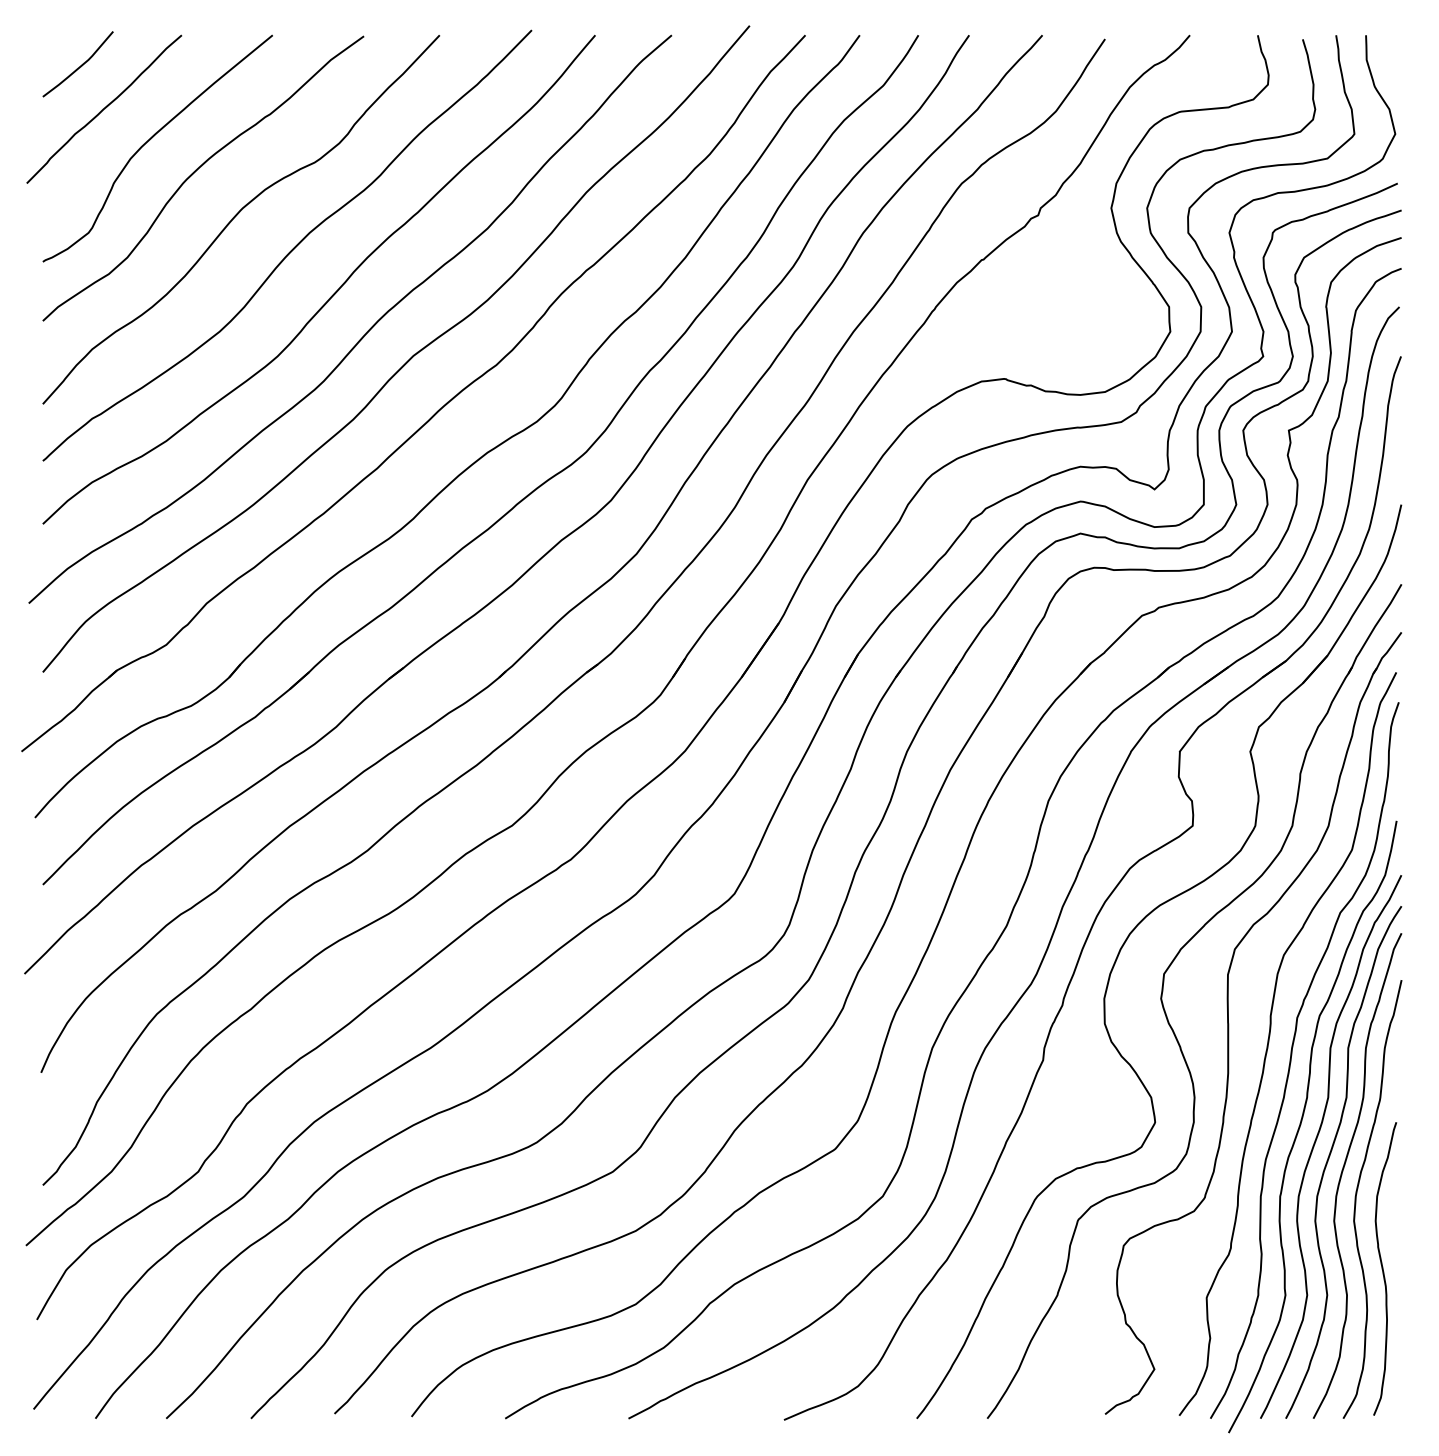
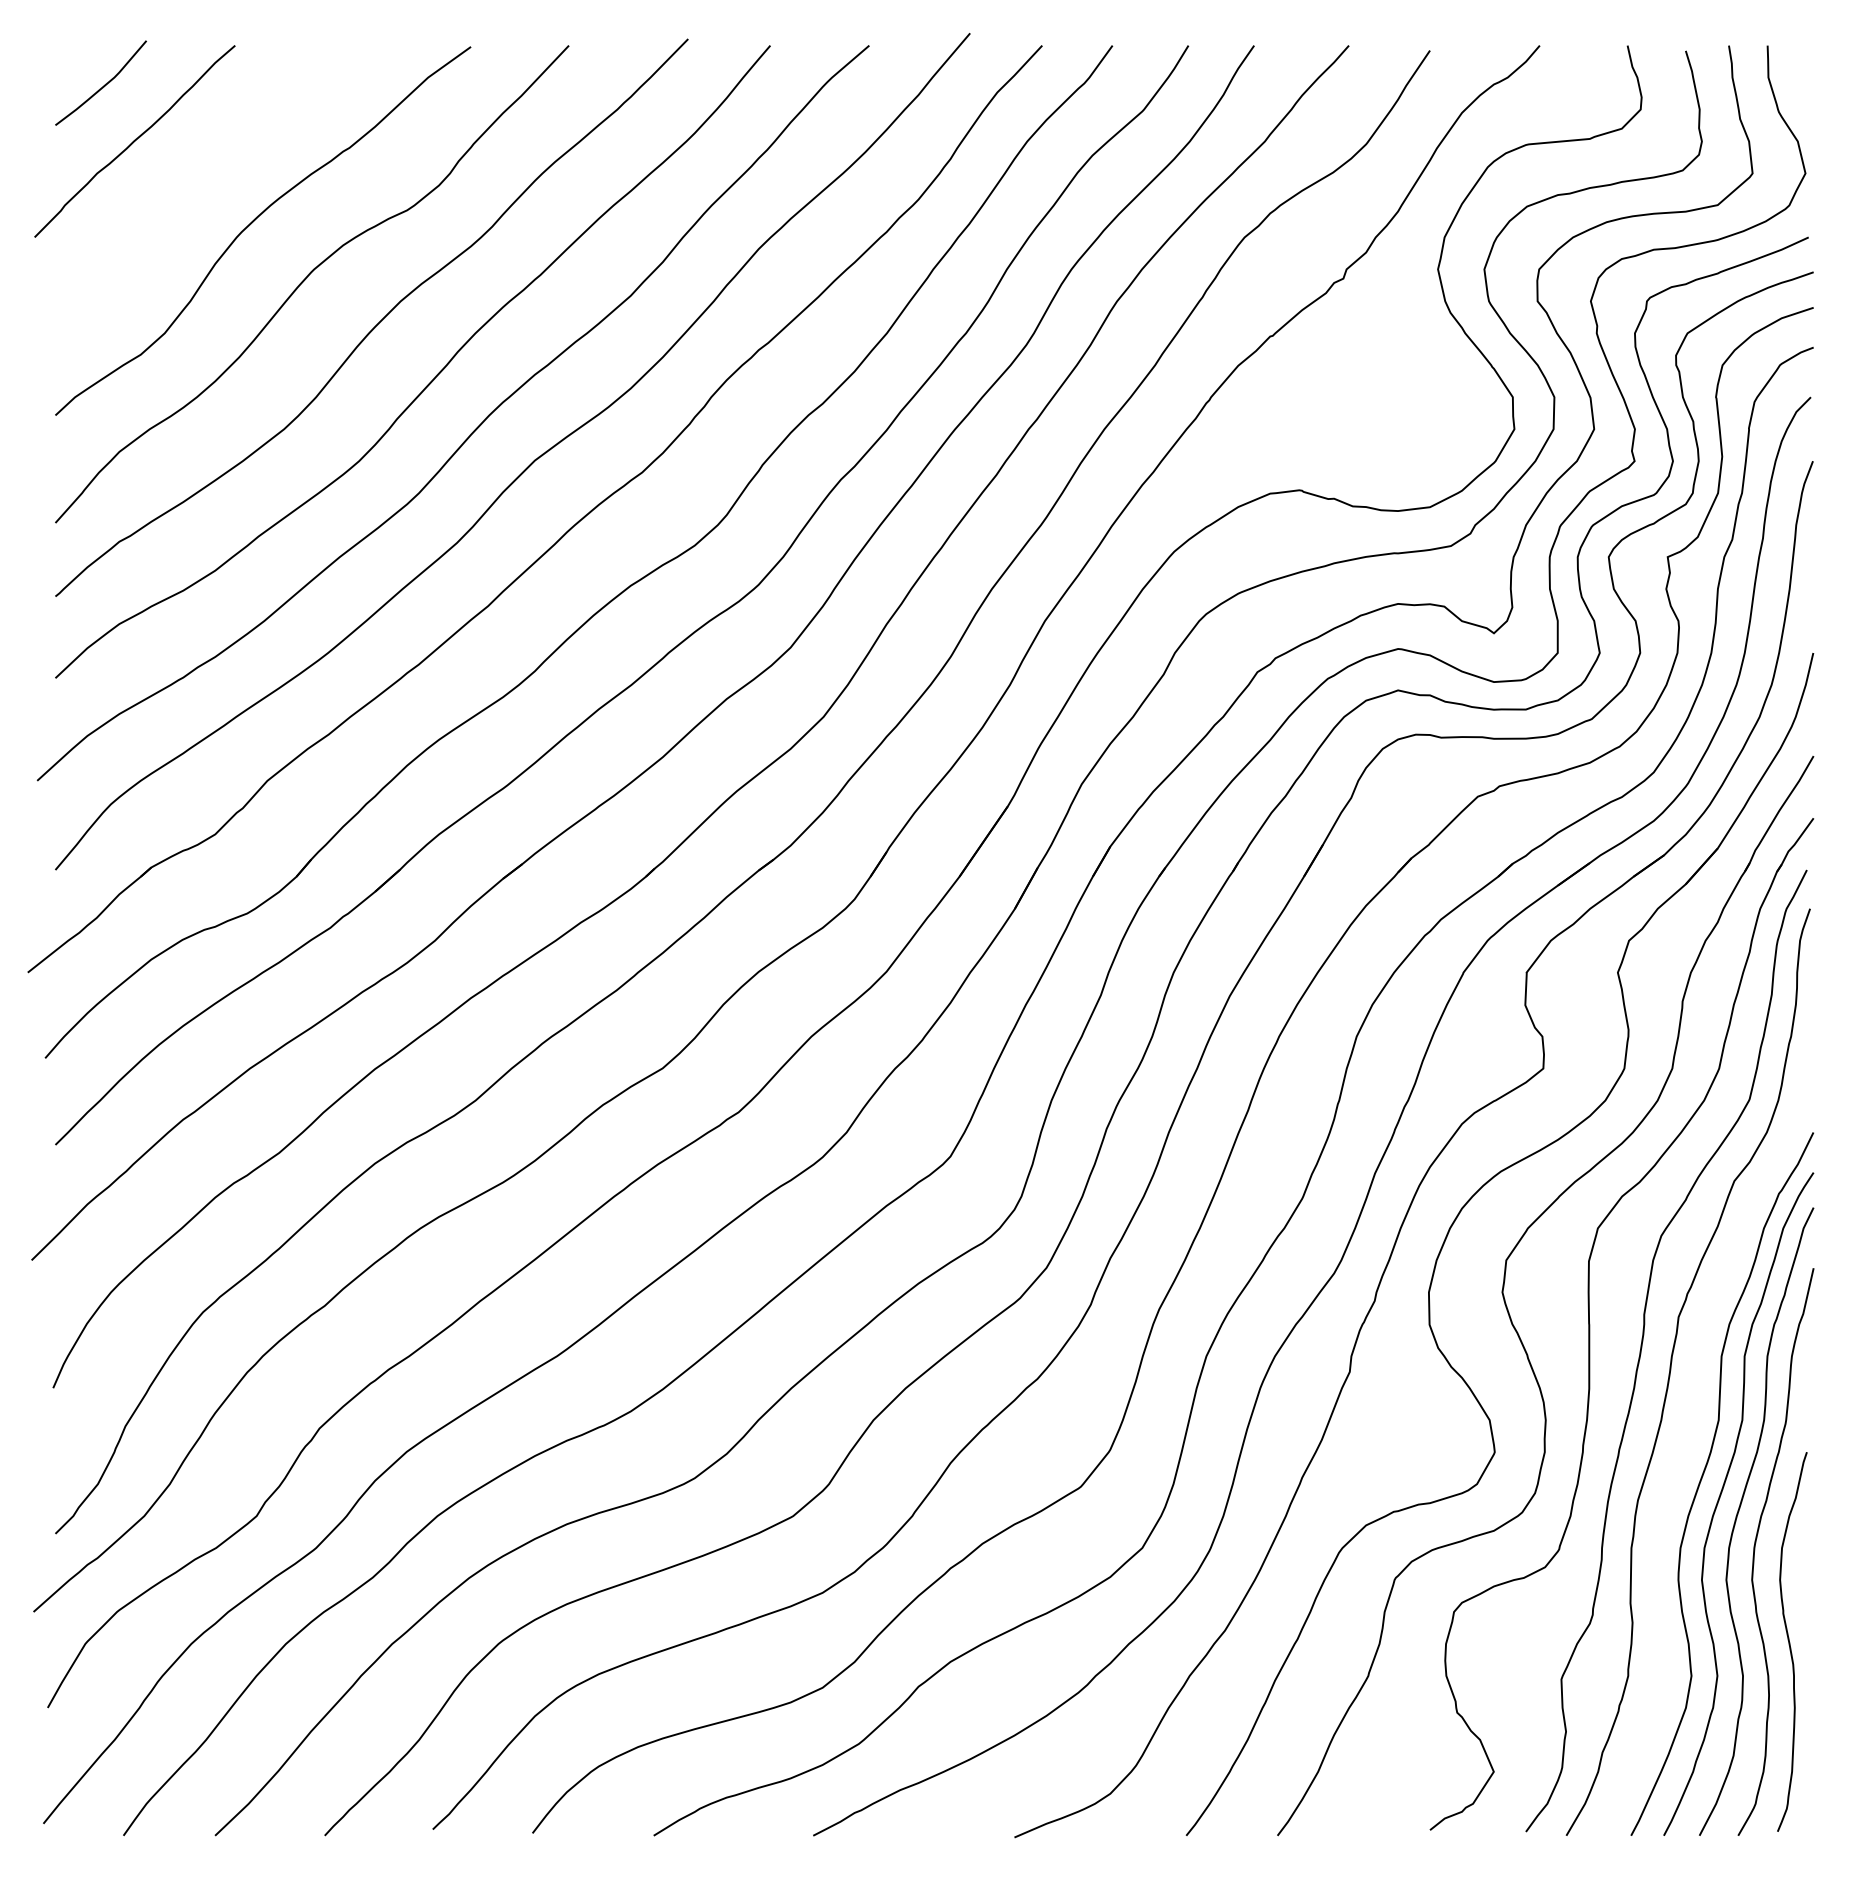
curve: (150, 140) -> (194, 181), removed
curve: (1302, 1121) -> (1685, 1451), removed

